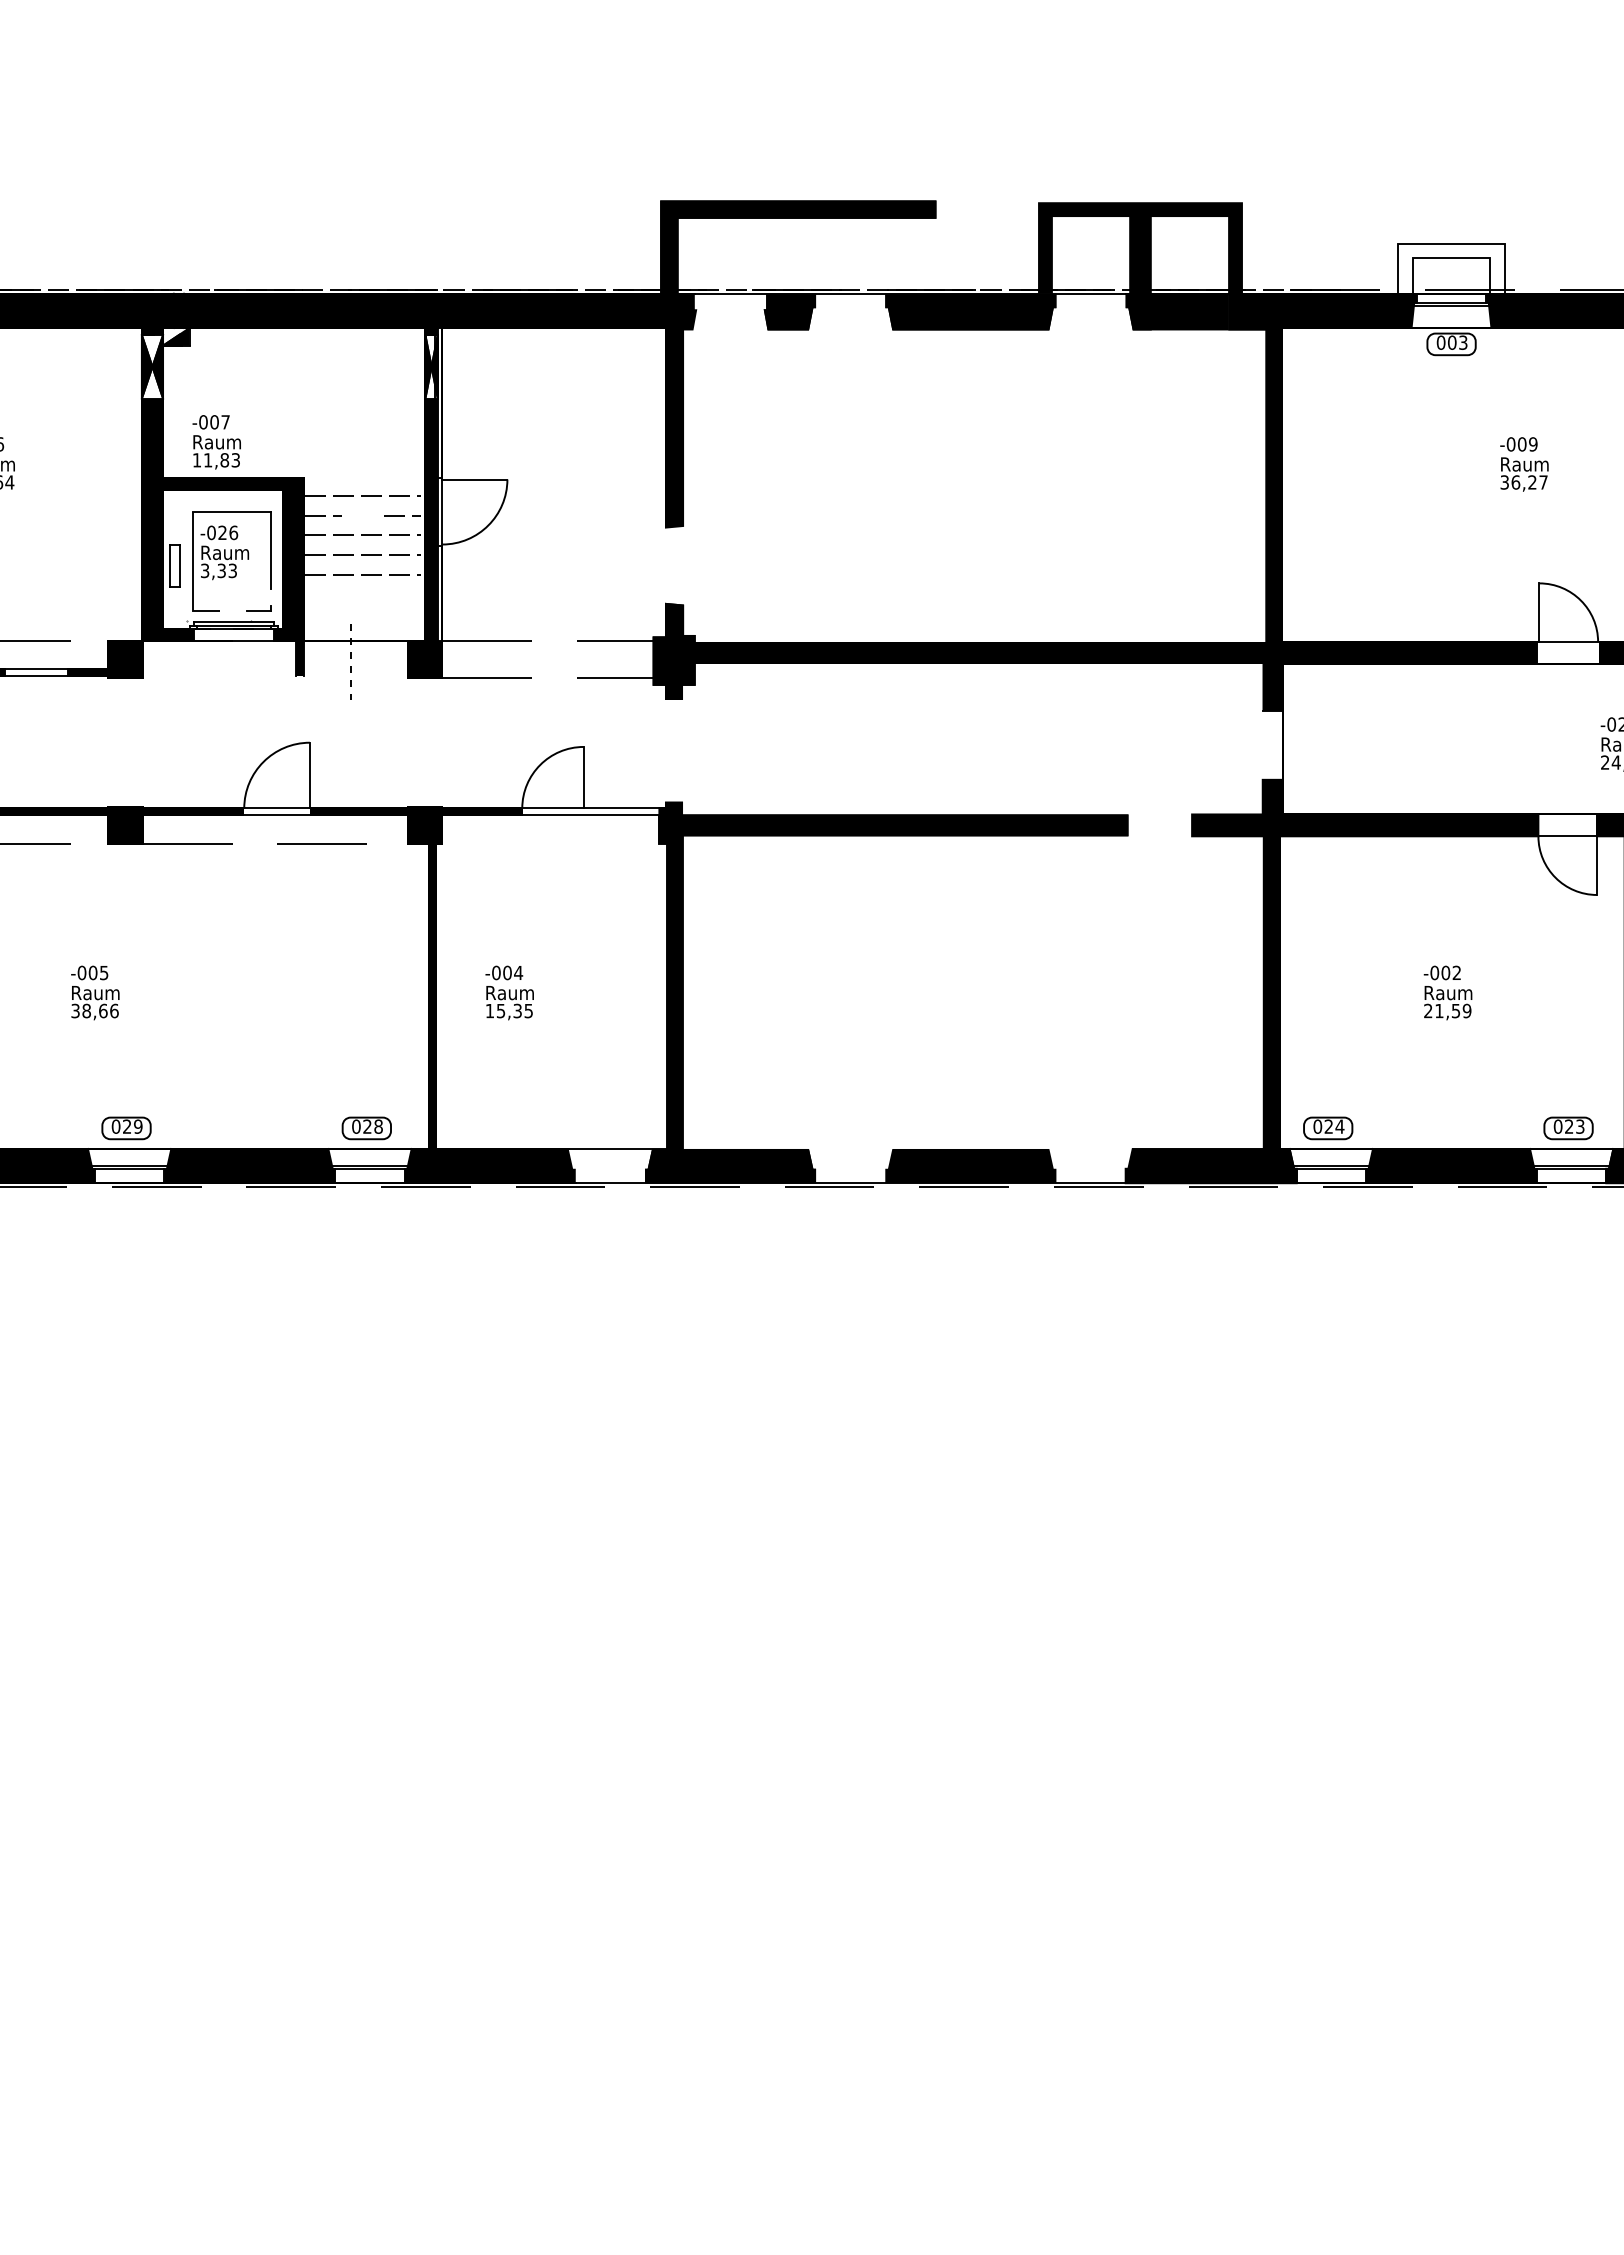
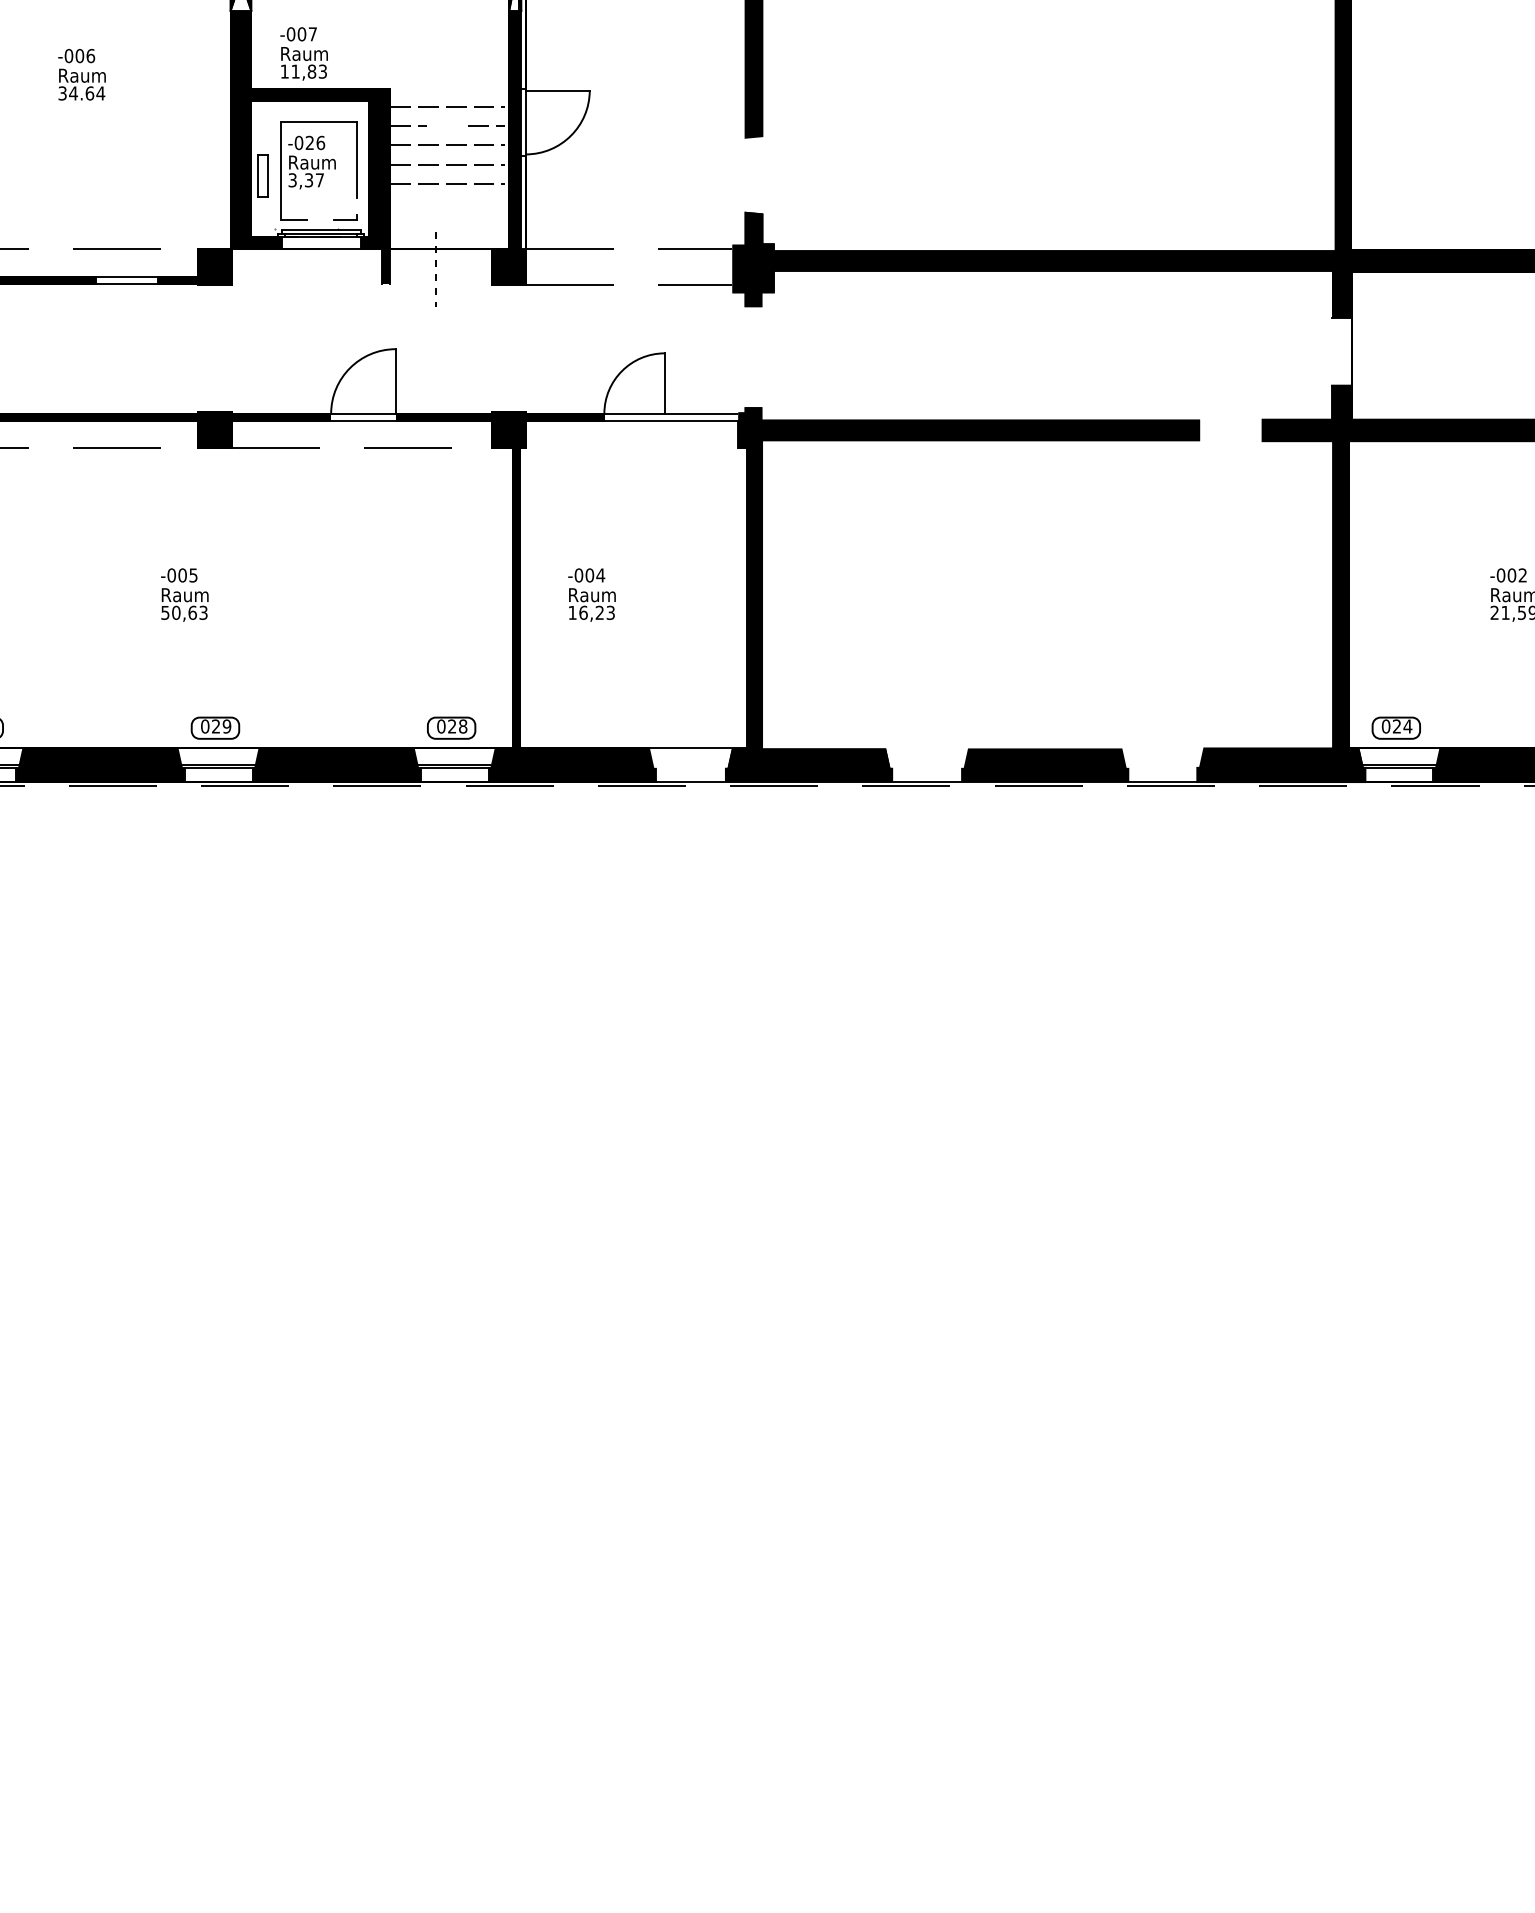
text: (232, 570) -> (319, 179), 3,33 -> 3,37
text: (94, 1010) -> (183, 612), 38,66 -> 50,63
text: (514, 1010) -> (596, 612), 15,35 -> 16,23

